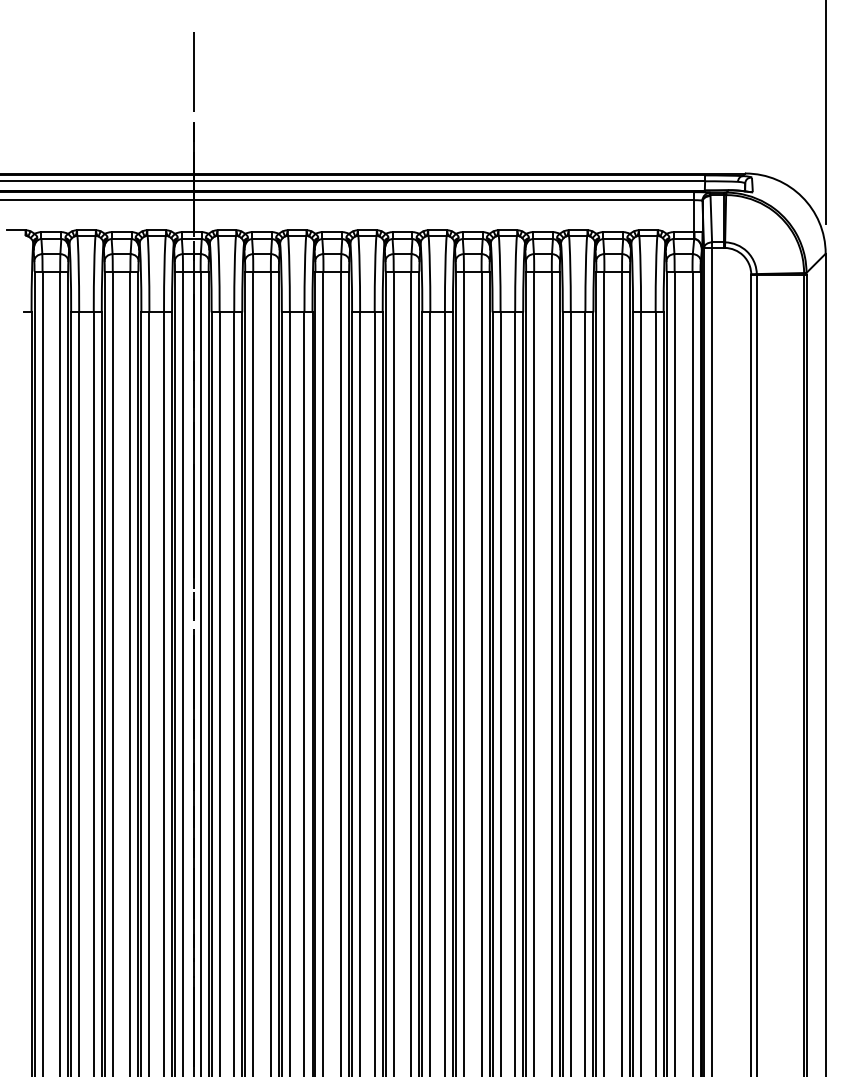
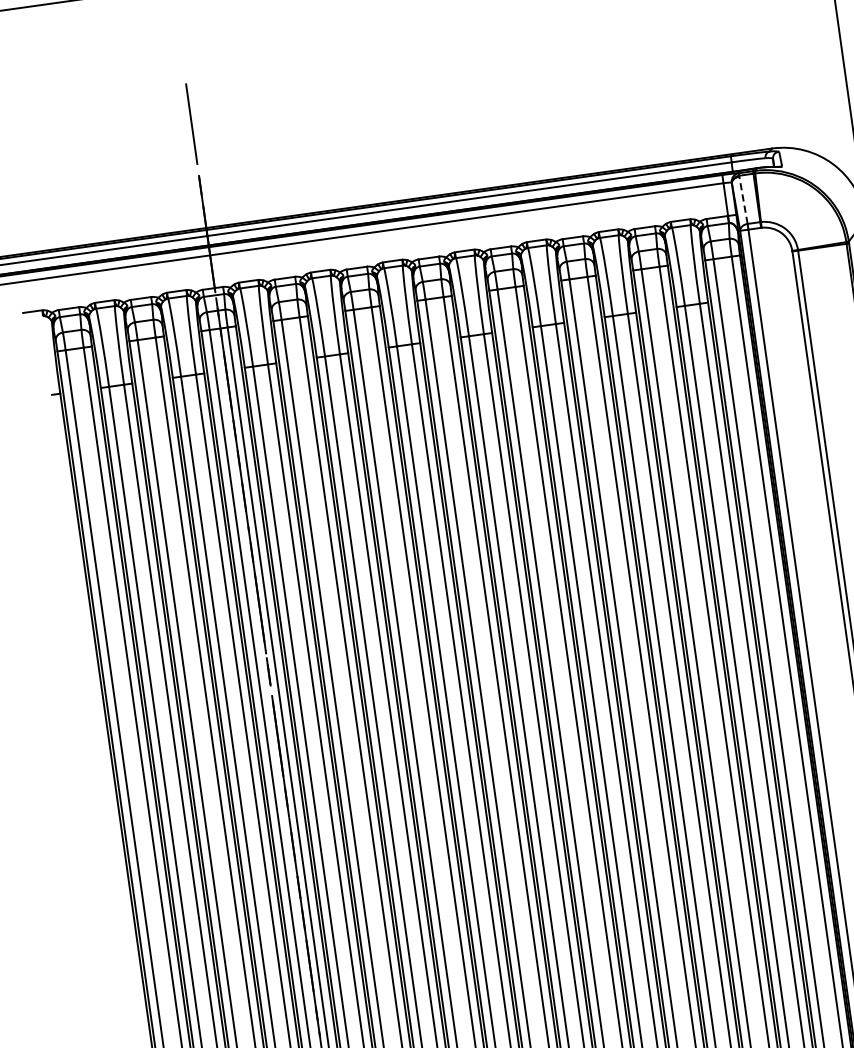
line: (711, 218) -> (743, 199), solid -> dashed

